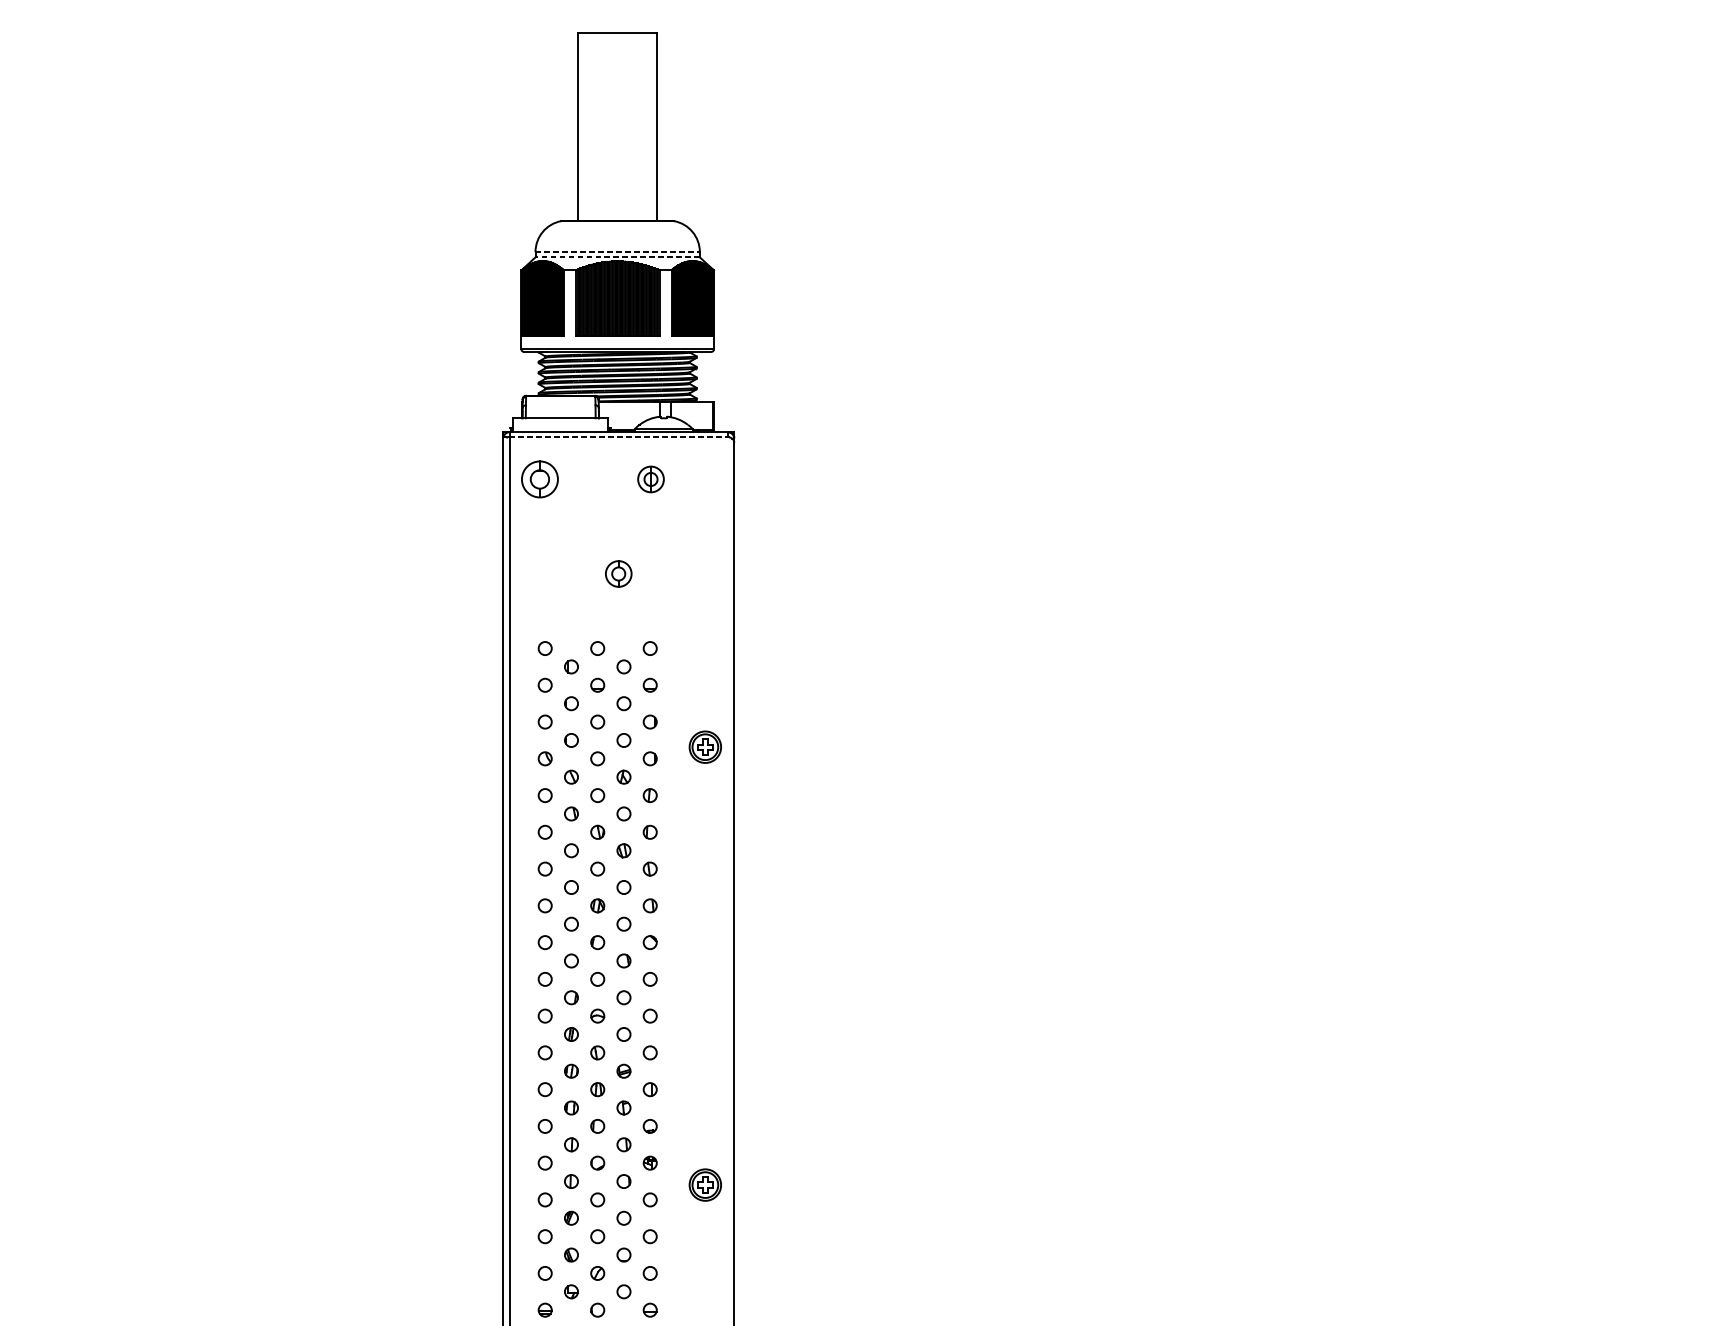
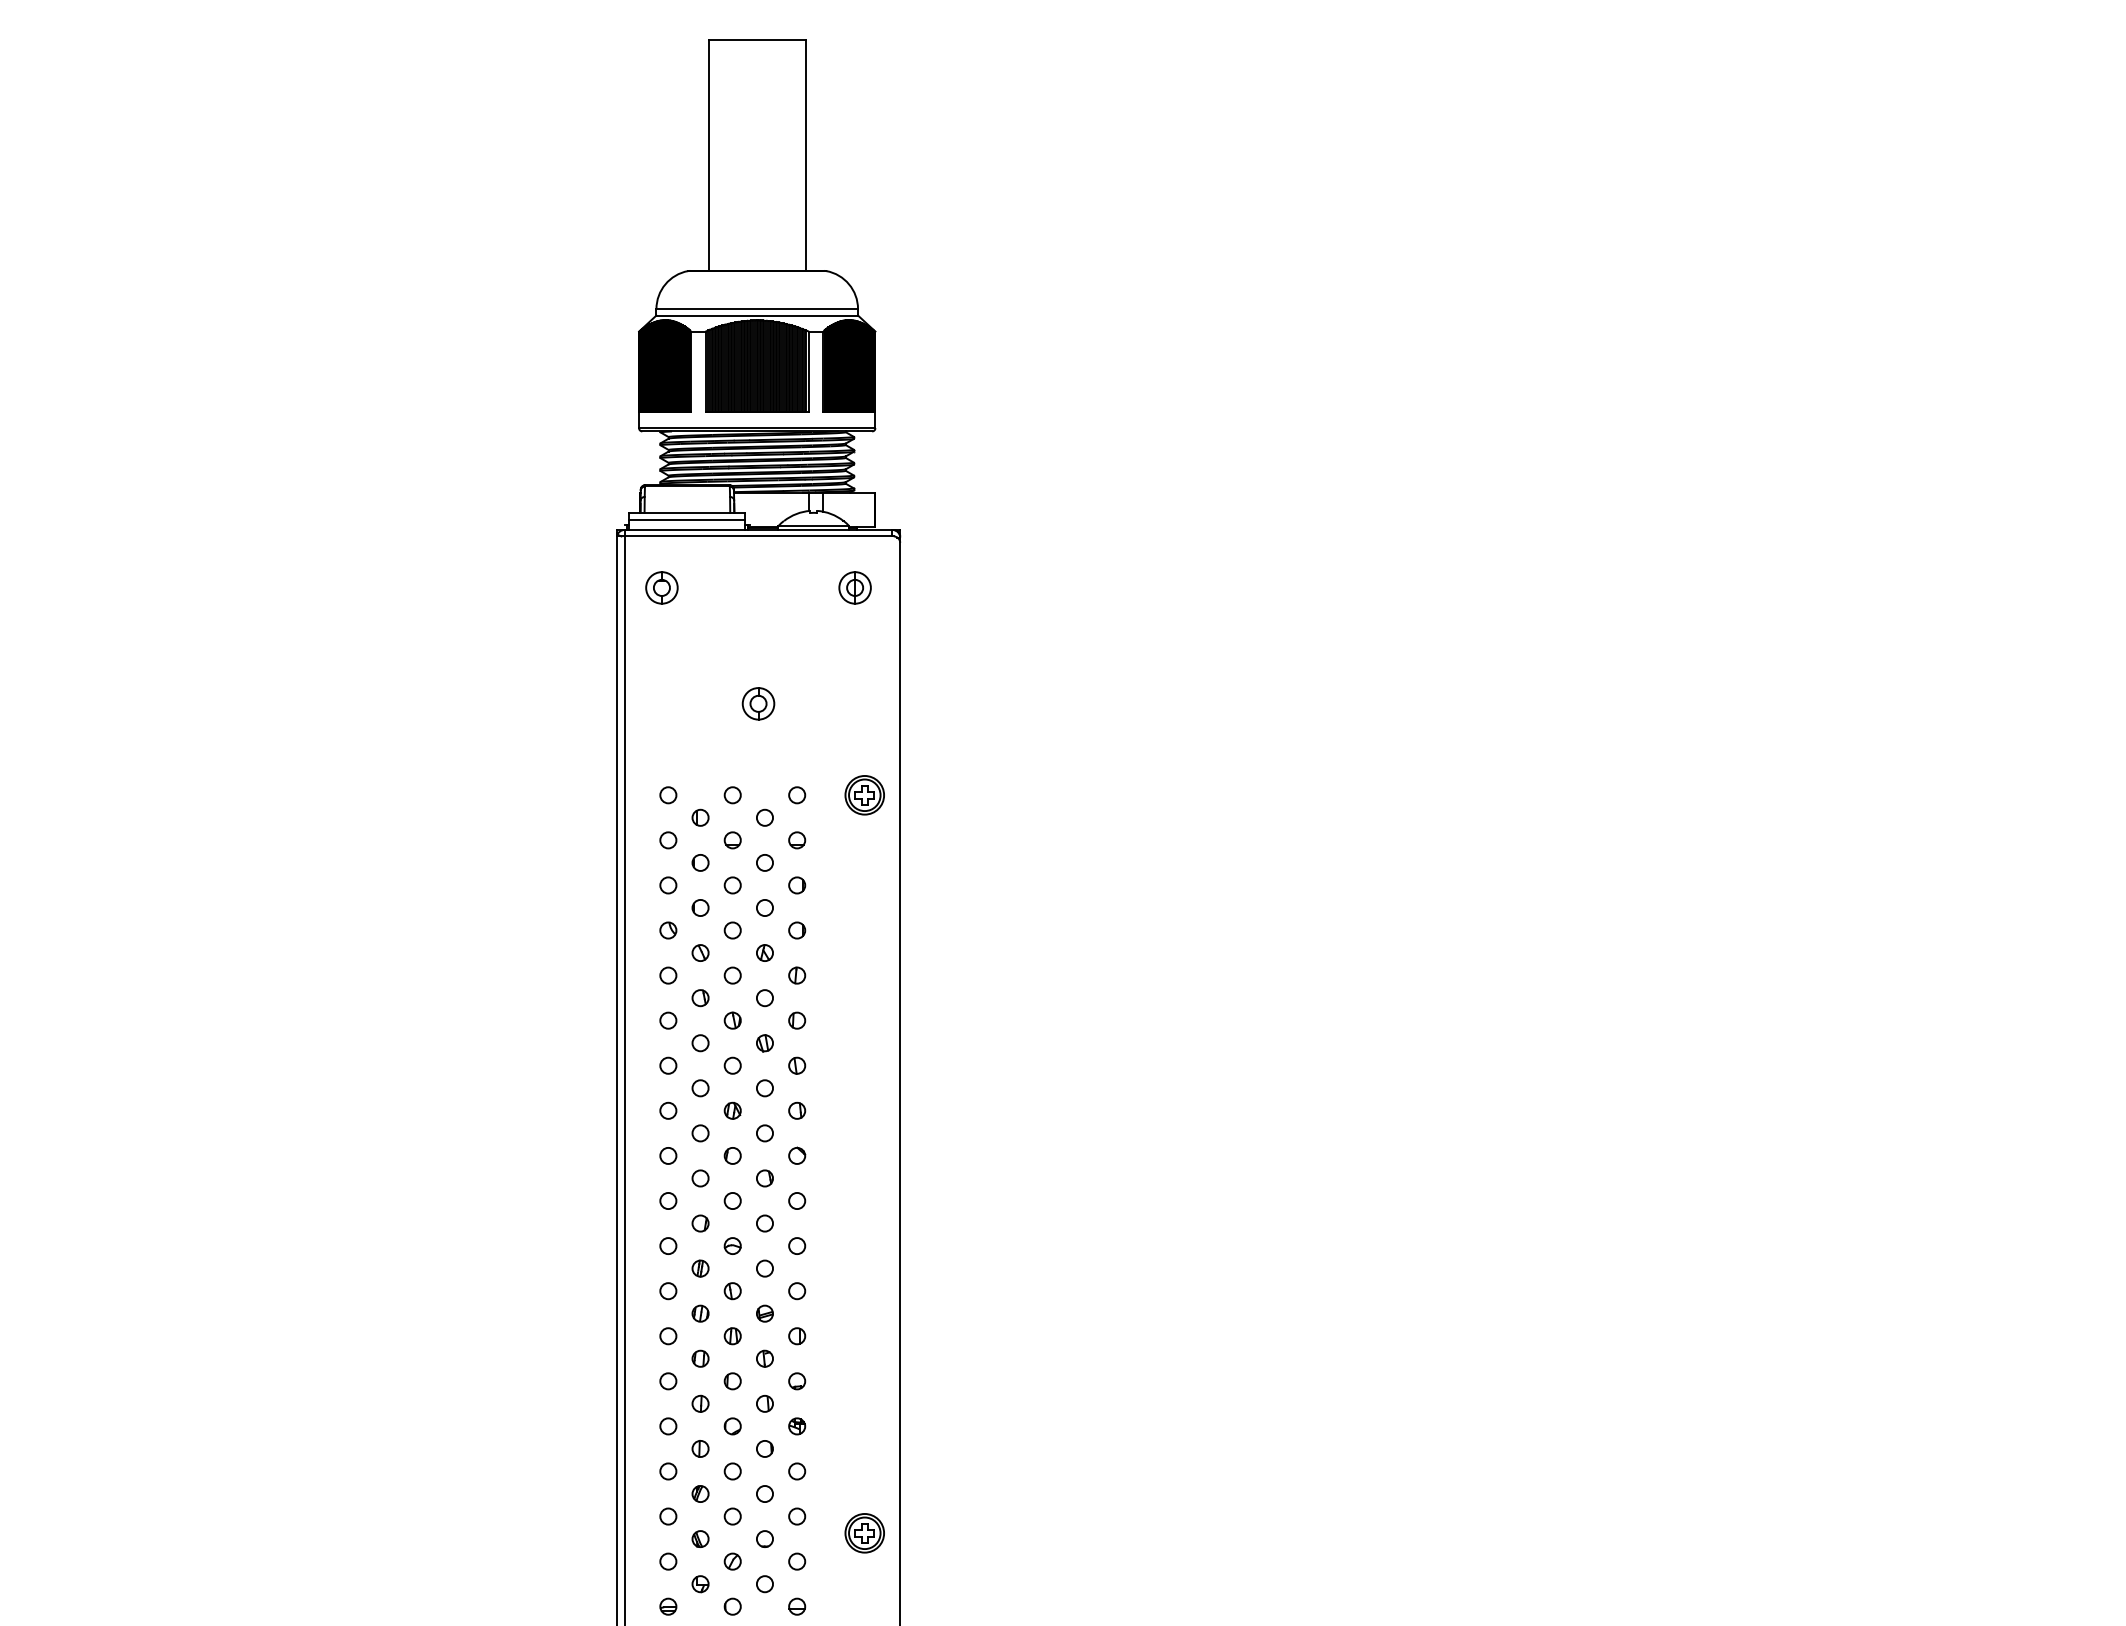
line: (617, 252) -> (757, 309), dashed -> solid
line: (617, 257) -> (757, 315), dashed -> solid
line: (560, 423) -> (687, 519), added
line: (618, 437) -> (758, 536), dashed -> solid
part: (539, 479) -> (661, 587), size x0.71
part: (650, 479) -> (854, 587), moved
part: (705, 747) -> (864, 795), moved
part: (705, 1185) -> (864, 1533), moved

